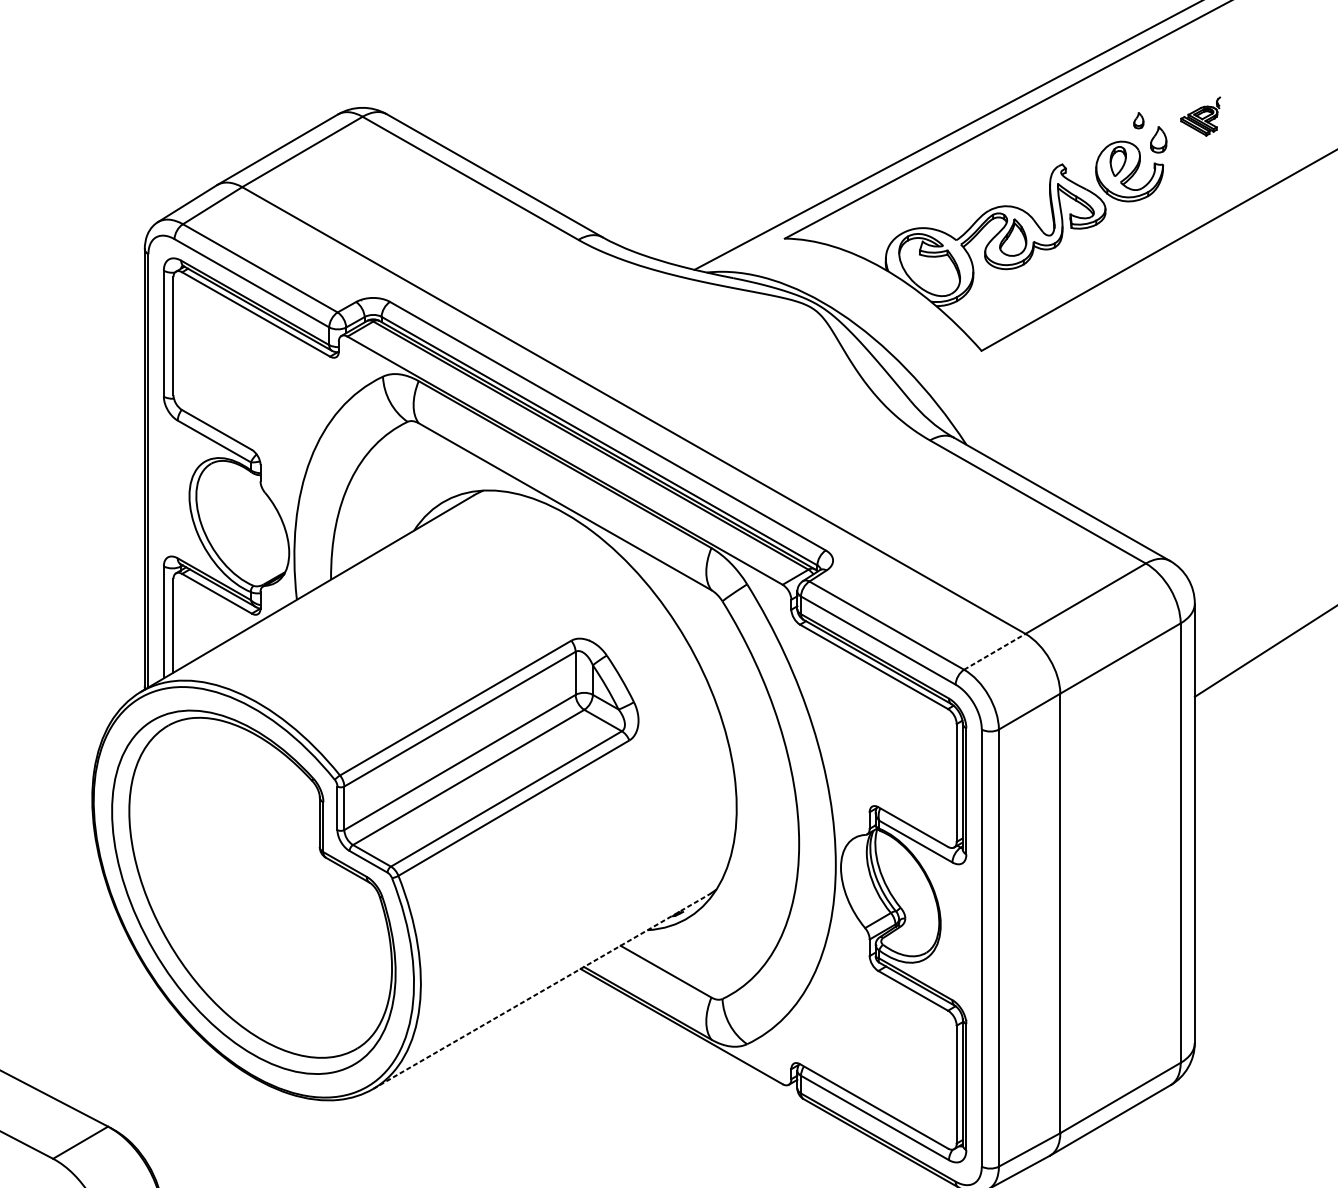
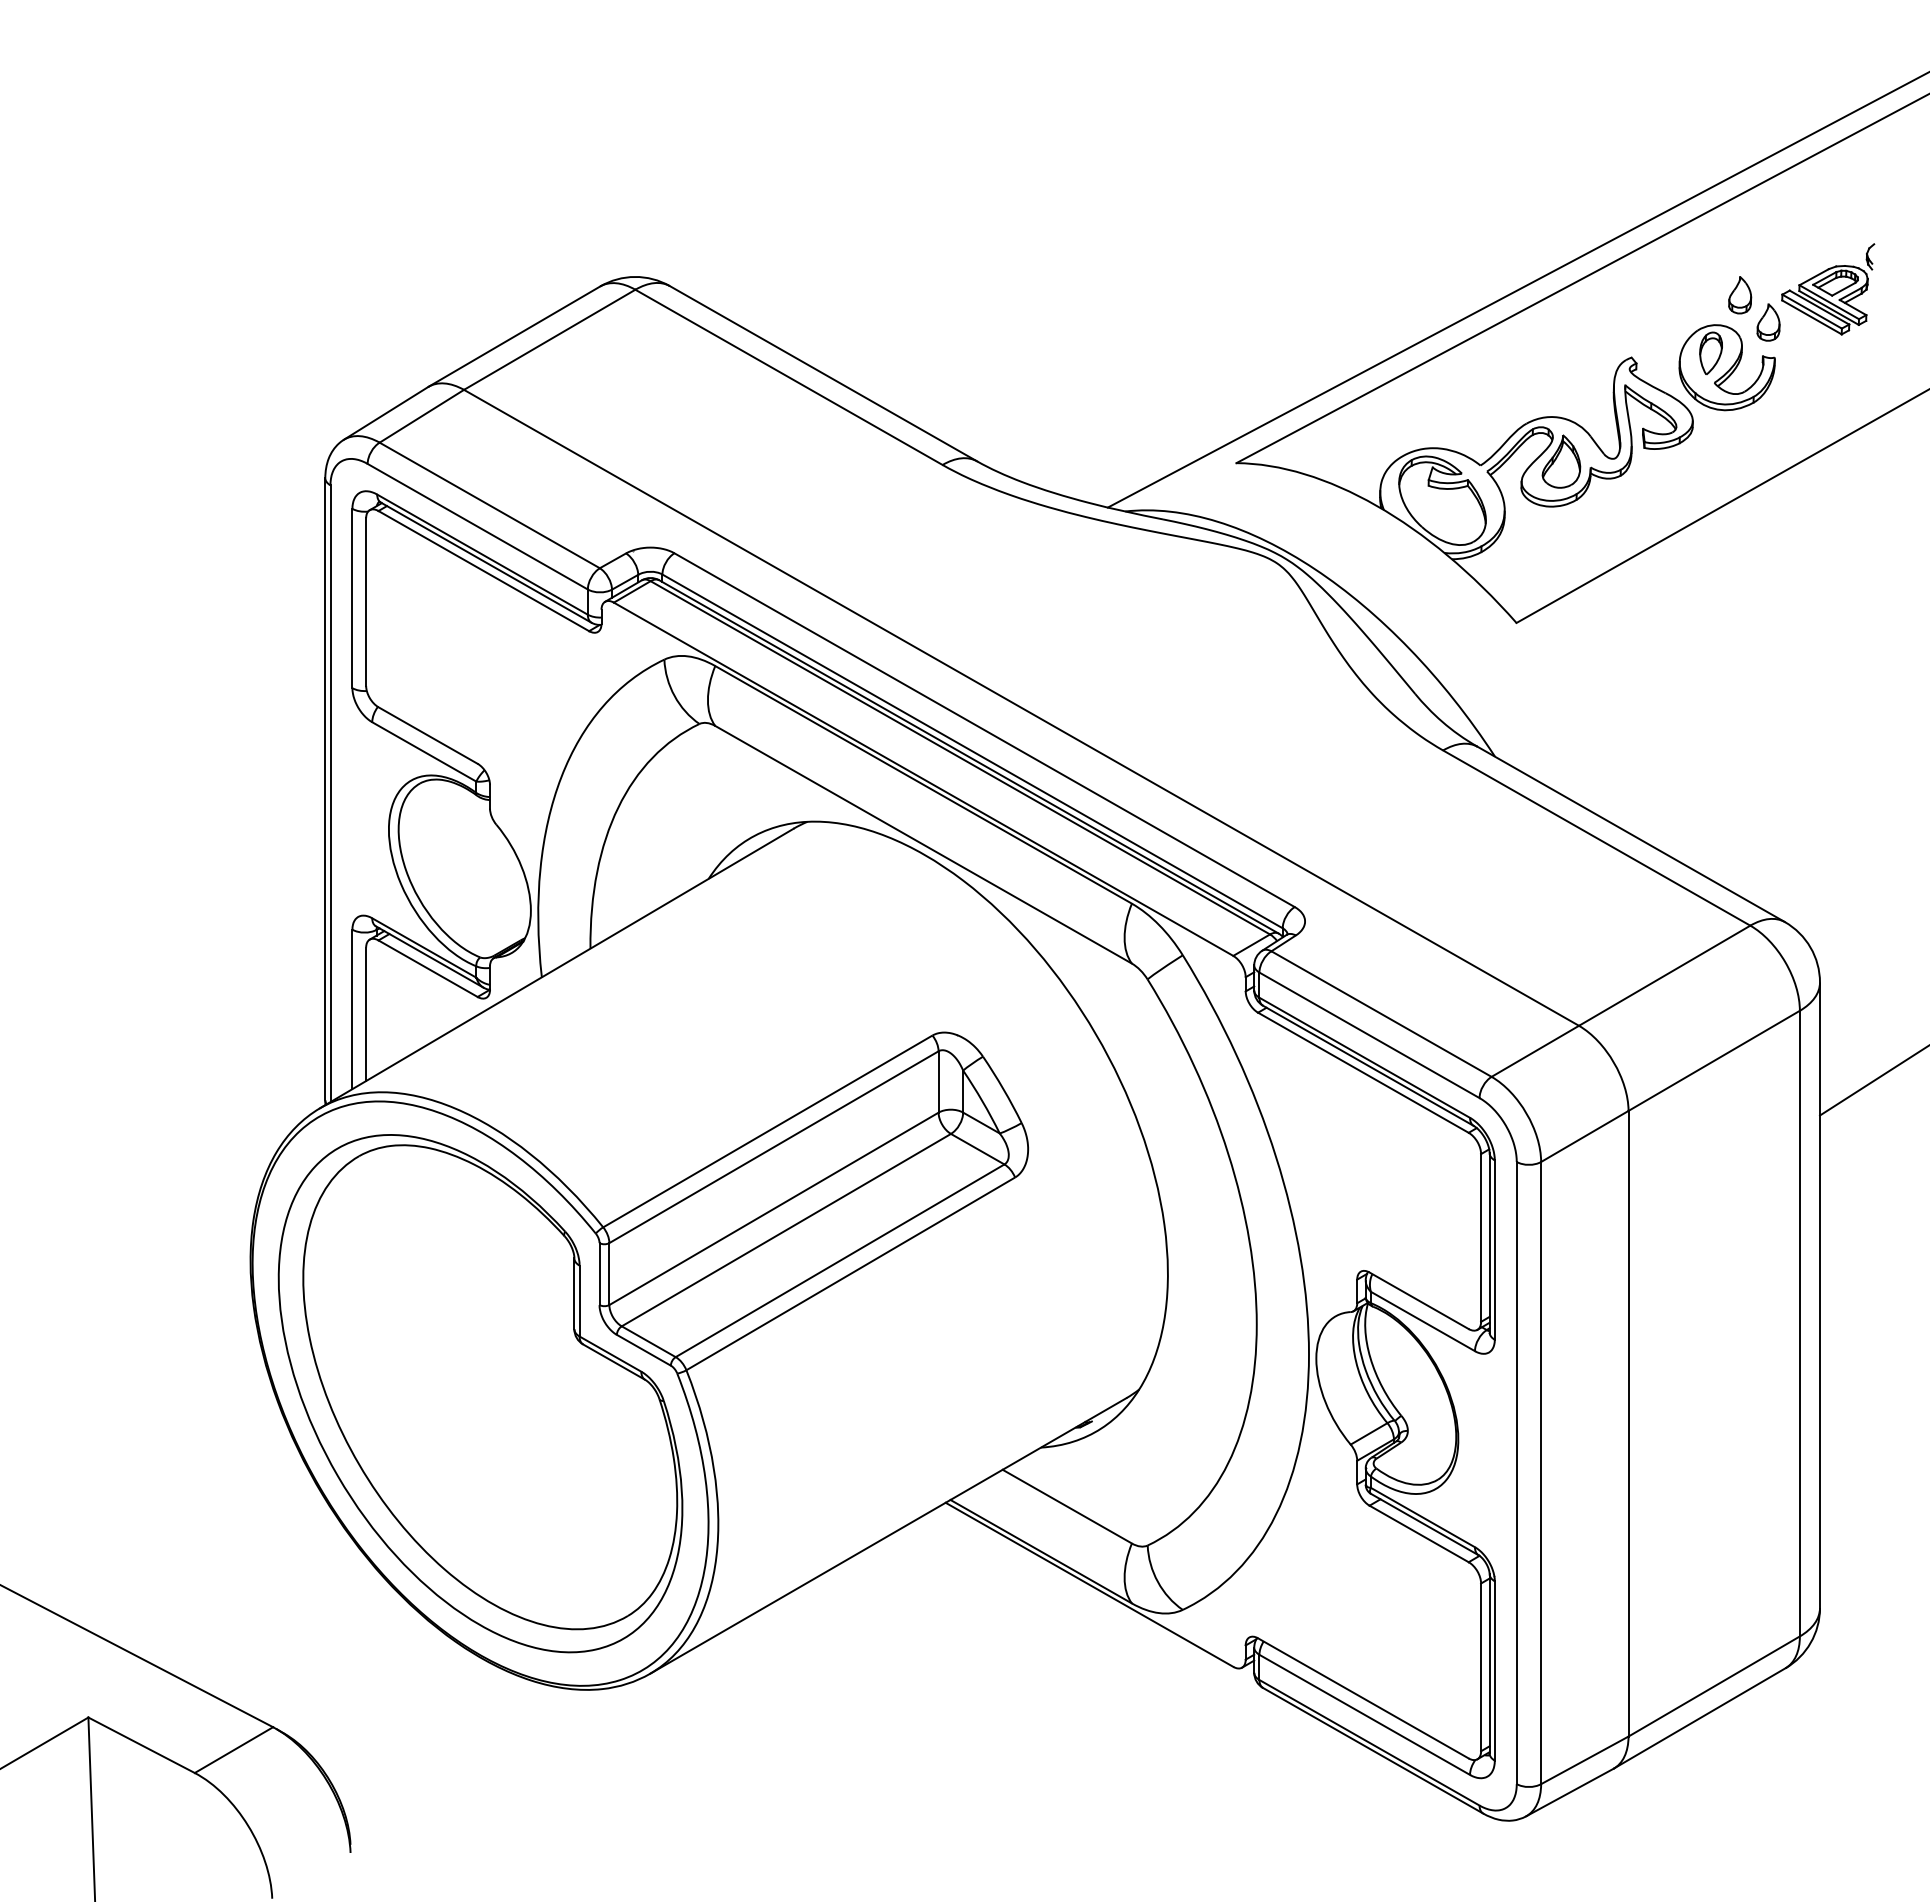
part: (1200, 116) -> (1828, 289), size x1.67
part: (1138, 120) -> (1740, 295), size x1.67
line: (994, 651) -> (1535, 1051), dashed -> solid
line: (540, 991) -> (888, 1535), dashed -> solid

